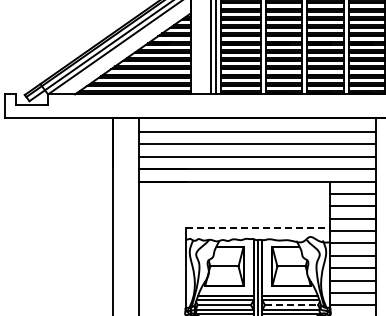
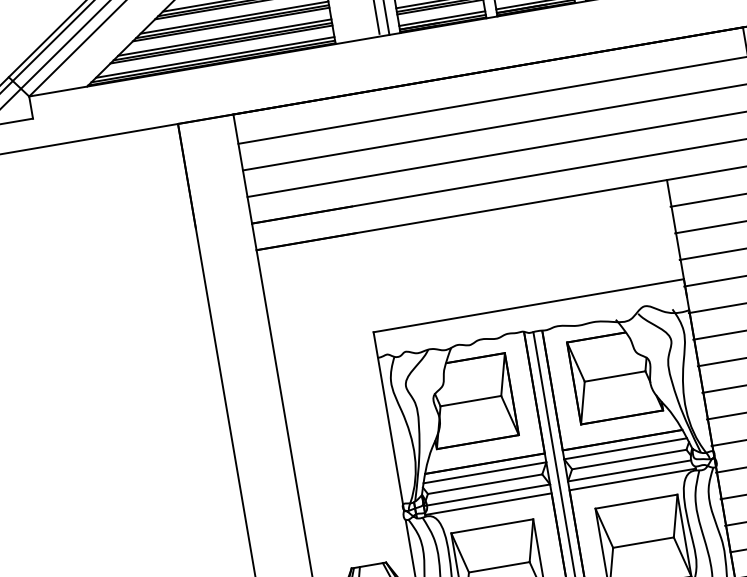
line: (258, 227) -> (529, 305), dashed -> solid
line: (291, 305) -> (629, 460), dashed -> solid

